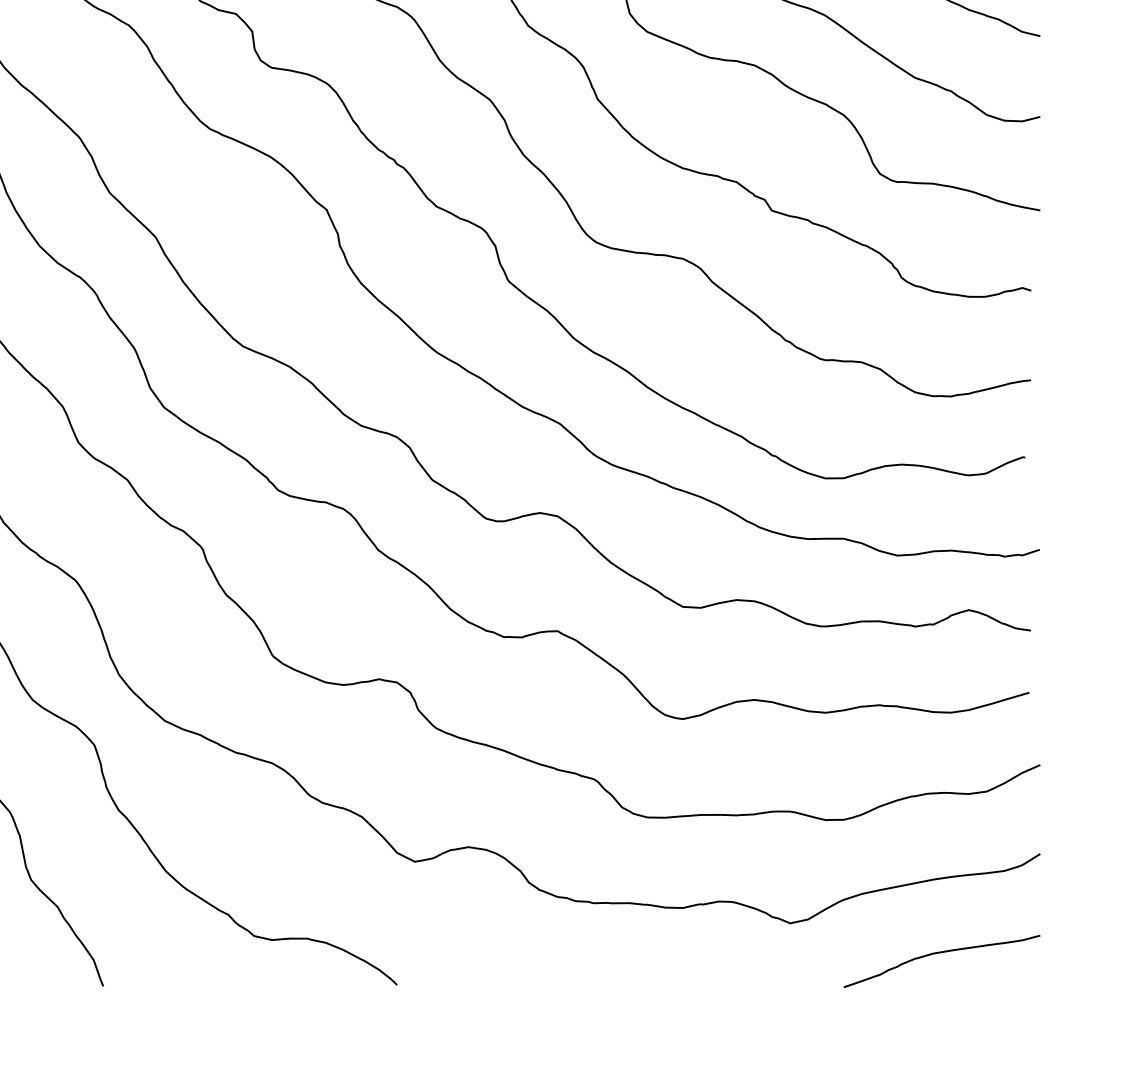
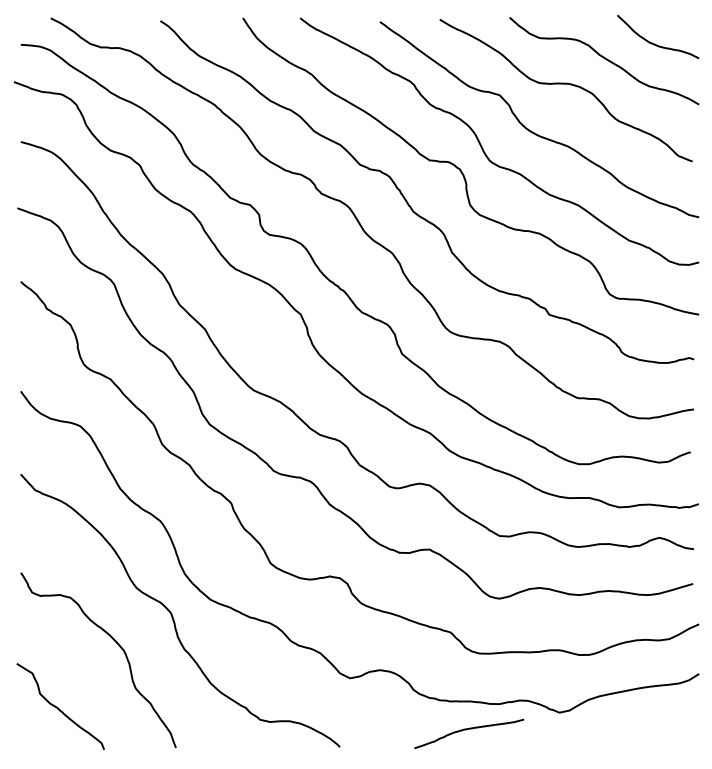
curve: (942, 953) -> (469, 729), moved

